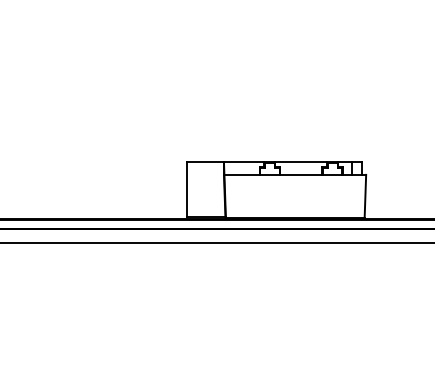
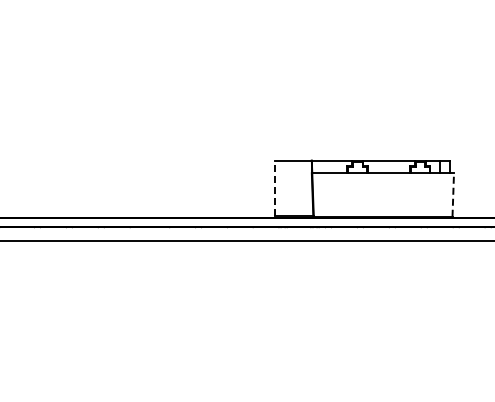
line: (187, 190) -> (275, 188), solid -> dashed
line: (365, 197) -> (453, 195), solid -> dashed

